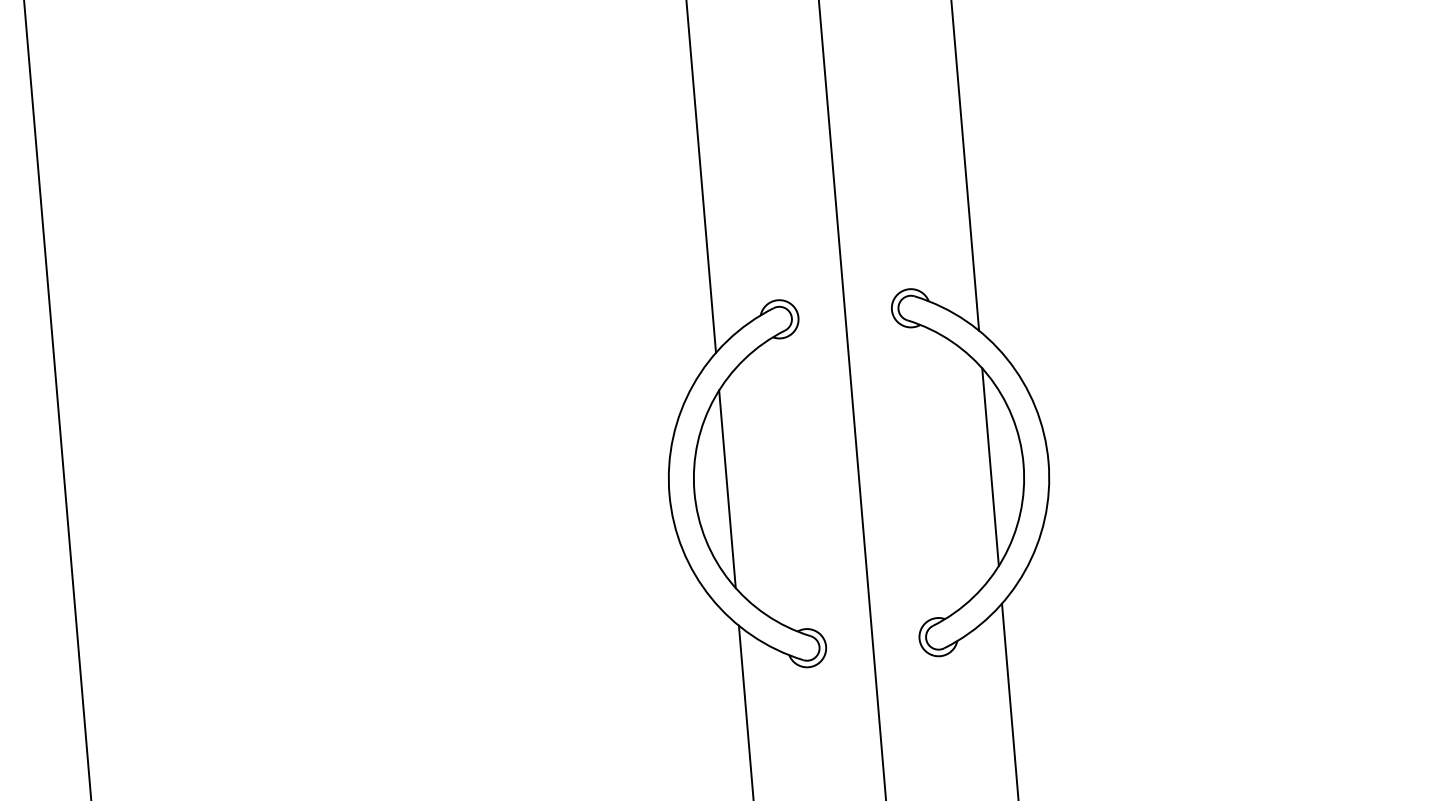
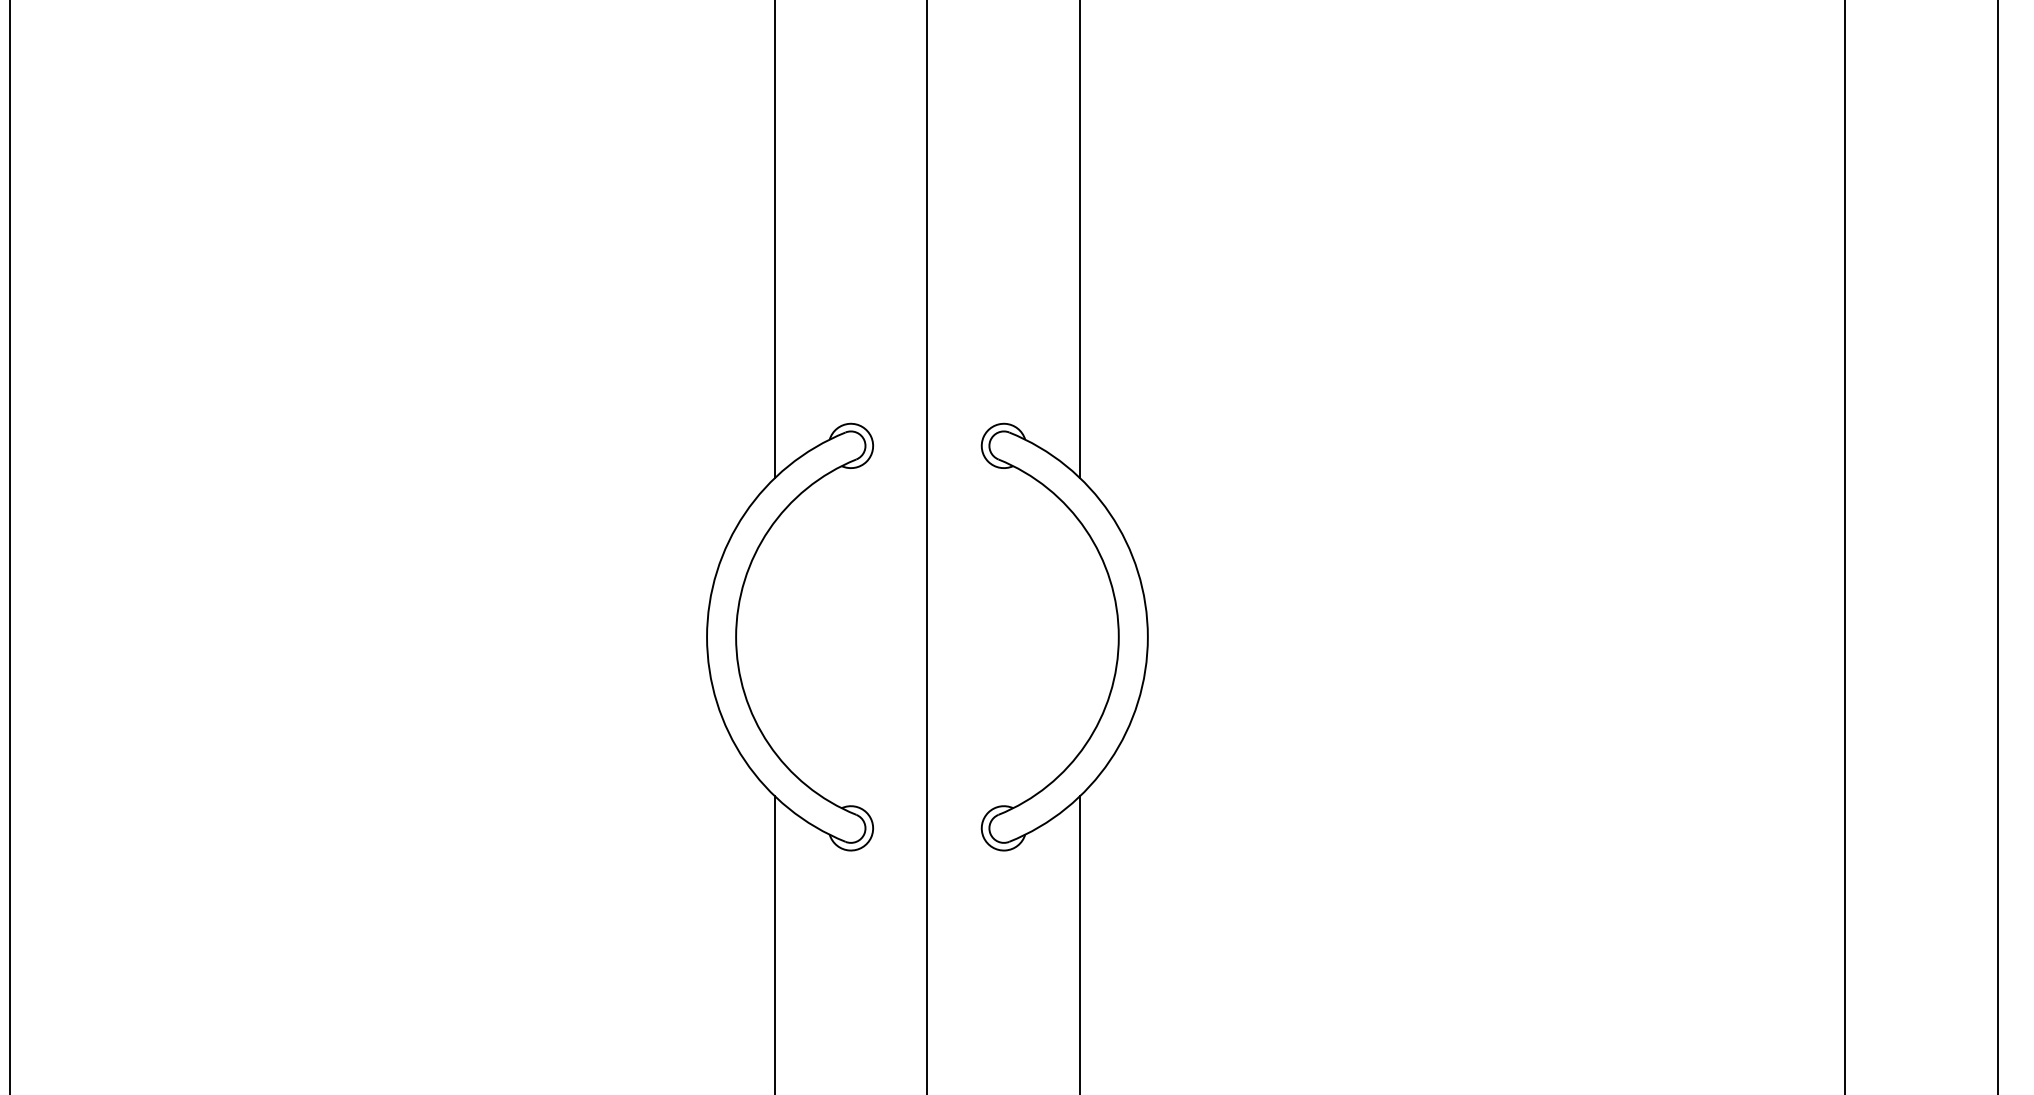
line: (990, 467) -> (1080, 637), removed
line: (727, 489) -> (774, 637), removed

